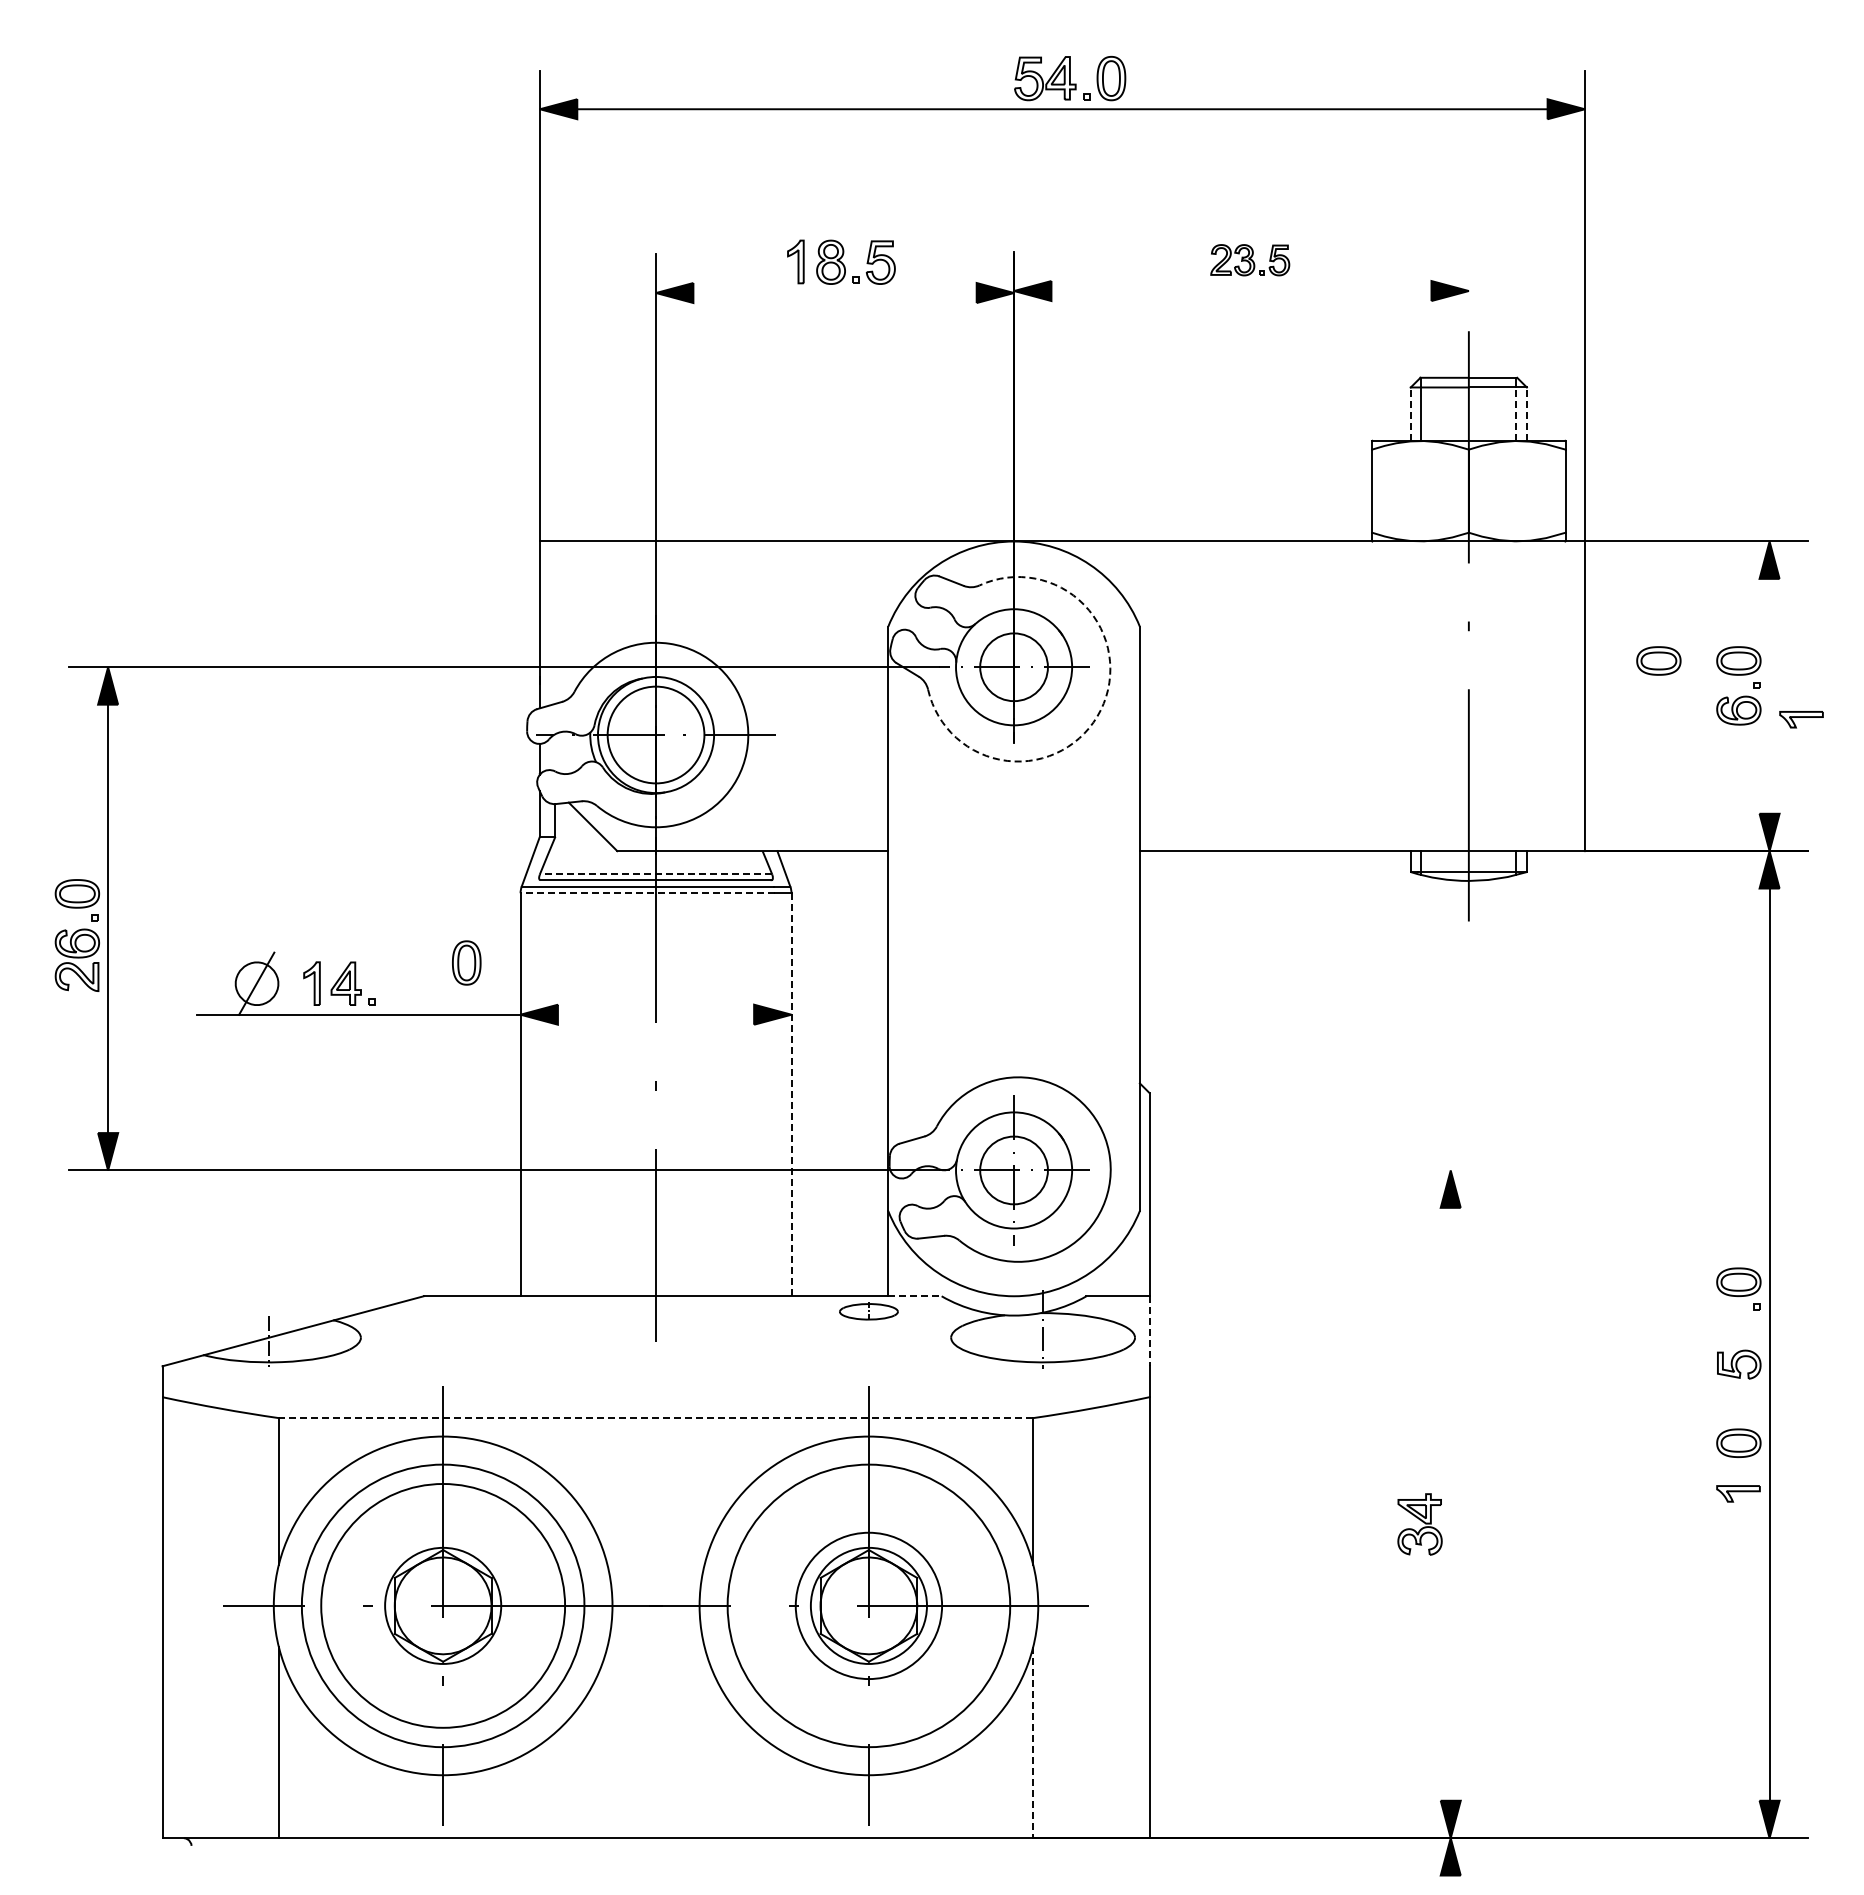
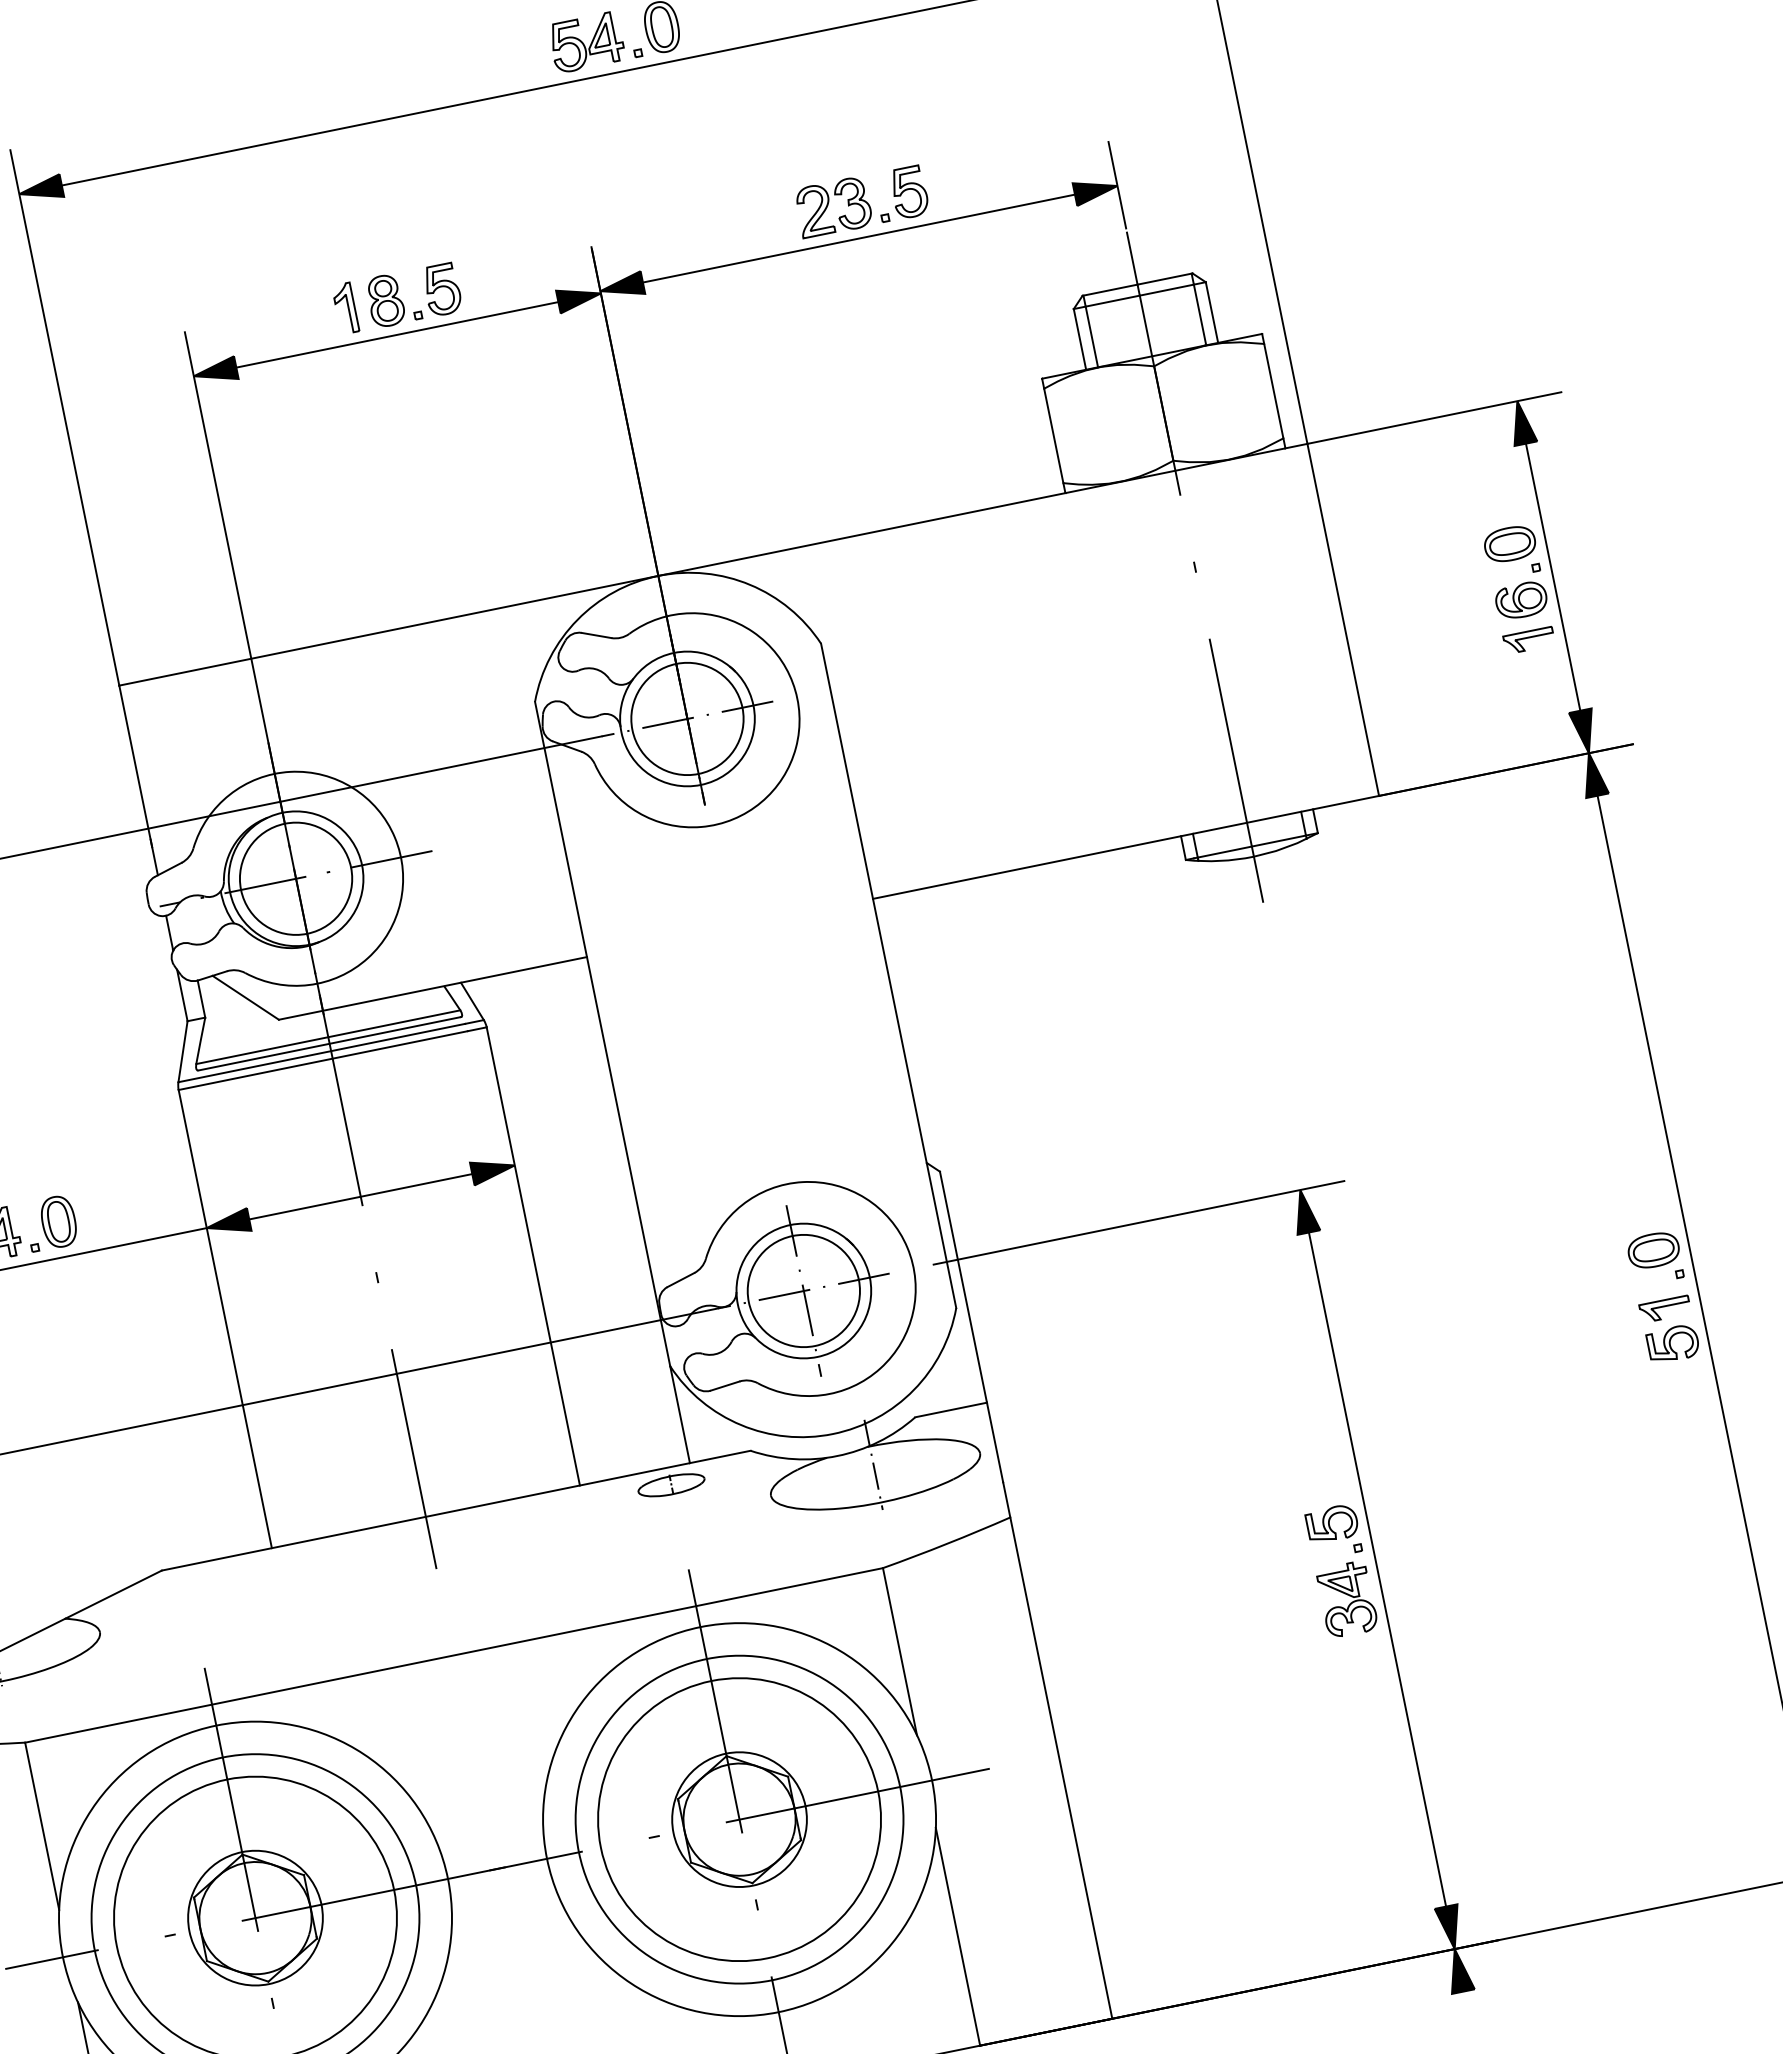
part: (1249, 259) -> (860, 200), size x1.43
line: (1468, 290) -> (1116, 185), added
line: (1241, 291) -> (859, 239), added
line: (834, 293) -> (396, 335), added
line: (1410, 414) -> (1079, 339), dashed -> solid
line: (1516, 414) -> (1200, 315), dashed -> solid
line: (1526, 414) -> (1211, 313), dashed -> solid
part: (1658, 660) -> (1418, 562), removed
circle: (1013, 666) -> (686, 718), size x1.43
line: (1769, 695) -> (1552, 576), added
arc: (1100, 710) -> (795, 748), dashed -> solid
part: (1801, 719) -> (1529, 640), moved
line: (655, 874) -> (327, 1037), dashed -> solid
line: (647, 893) -> (323, 1060), dashed -> solid
part: (466, 962) -> (58, 1221), moved
line: (655, 1014) -> (360, 1196), added
line: (791, 1094) -> (533, 1256), dashed -> solid
circle: (1013, 1170) -> (803, 1291), size x1.43
line: (1308, 1170) -> (1138, 1222), added
line: (914, 1296) -> (719, 1457), dashed -> solid
line: (1149, 1331) -> (995, 1442), dashed -> solid
line: (655, 1418) -> (453, 1655), dashed -> solid
part: (1738, 1442) -> (1690, 1432), removed
part: (1420, 1464) -> (1333, 1531), added
part: (1738, 1493) -> (1665, 1308), moved
line: (1450, 1503) -> (1377, 1568), added
circle: (868, 1605) -> (738, 1819), size x1.67
line: (1033, 1742) -> (958, 1936), dashed -> solid

